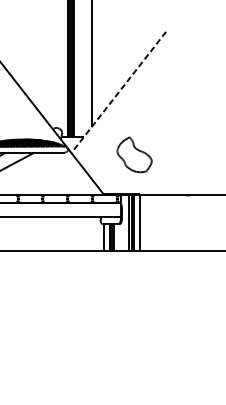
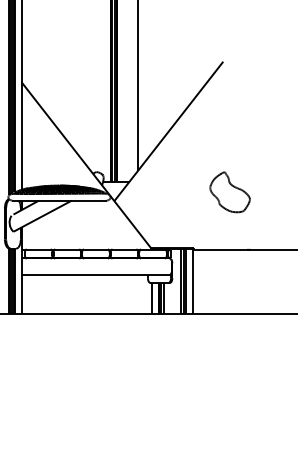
line: (118, 92) -> (168, 131), dashed -> solid
part: (134, 155) -> (229, 192), moved

